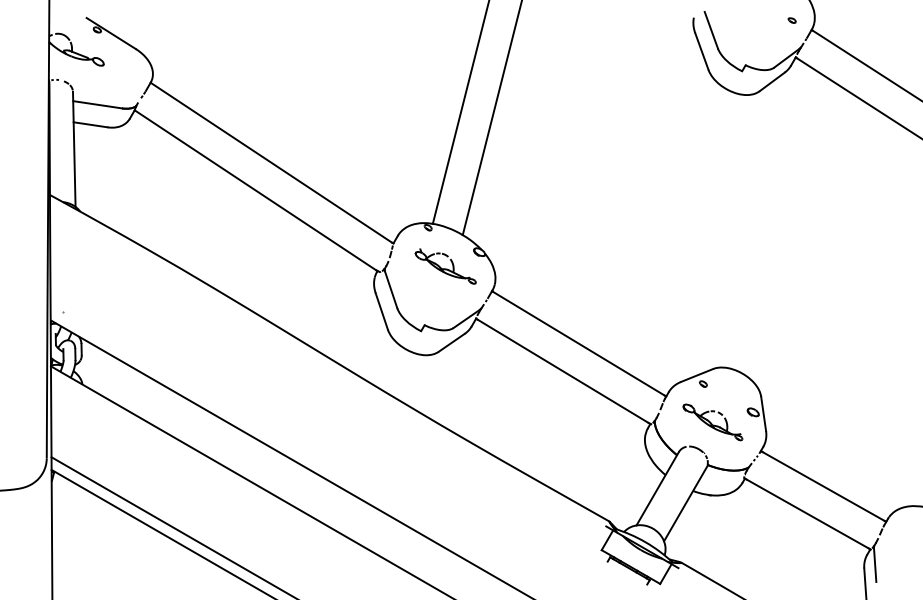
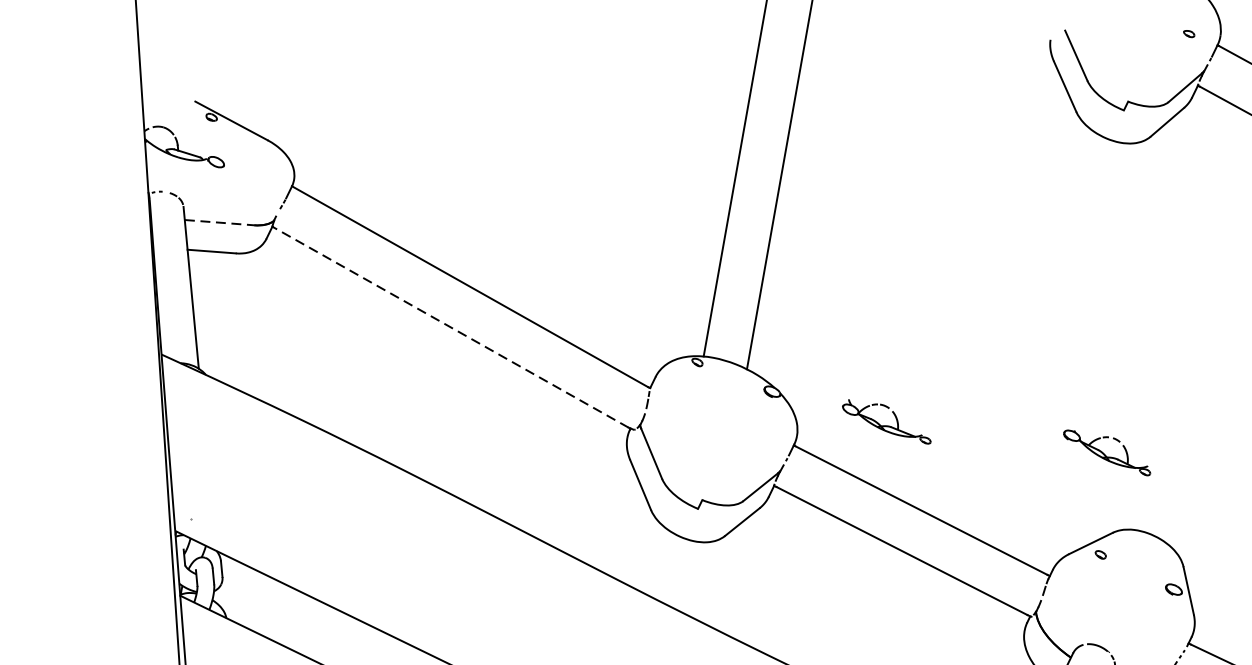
line: (97, 104) -> (219, 222), solid -> dashed
line: (255, 190) -> (450, 327), solid -> dashed
part: (445, 266) -> (886, 422), moved
part: (712, 422) -> (1106, 453), moved

